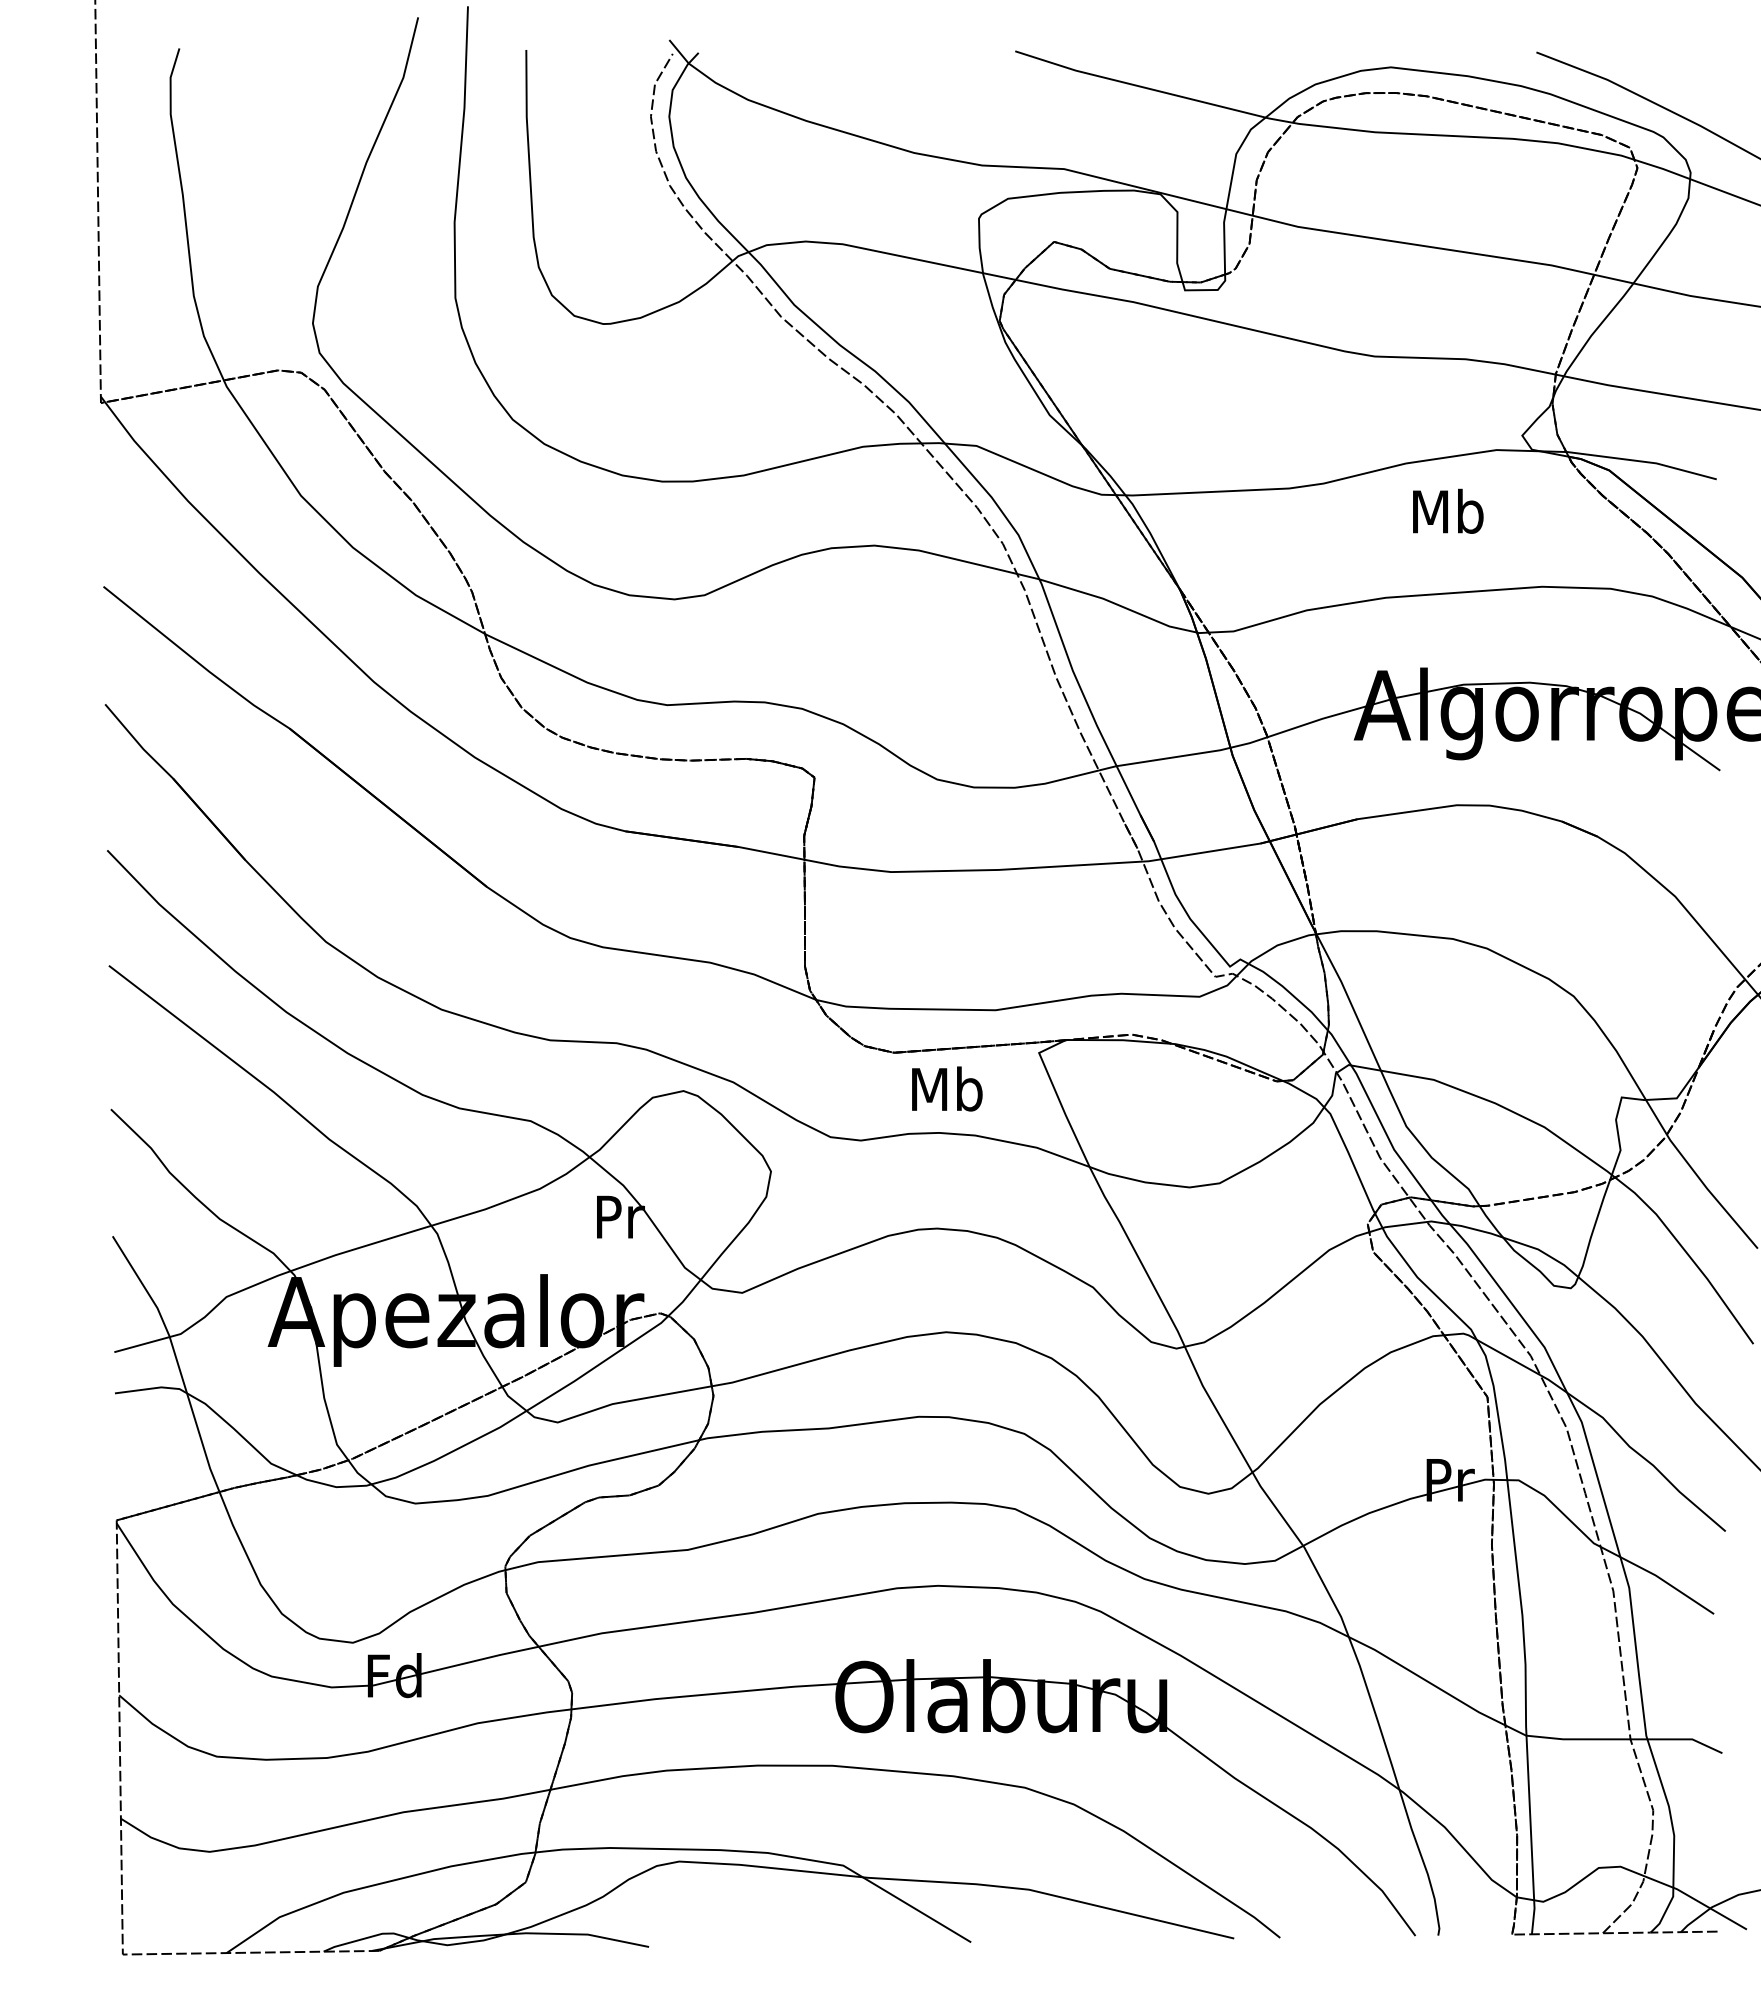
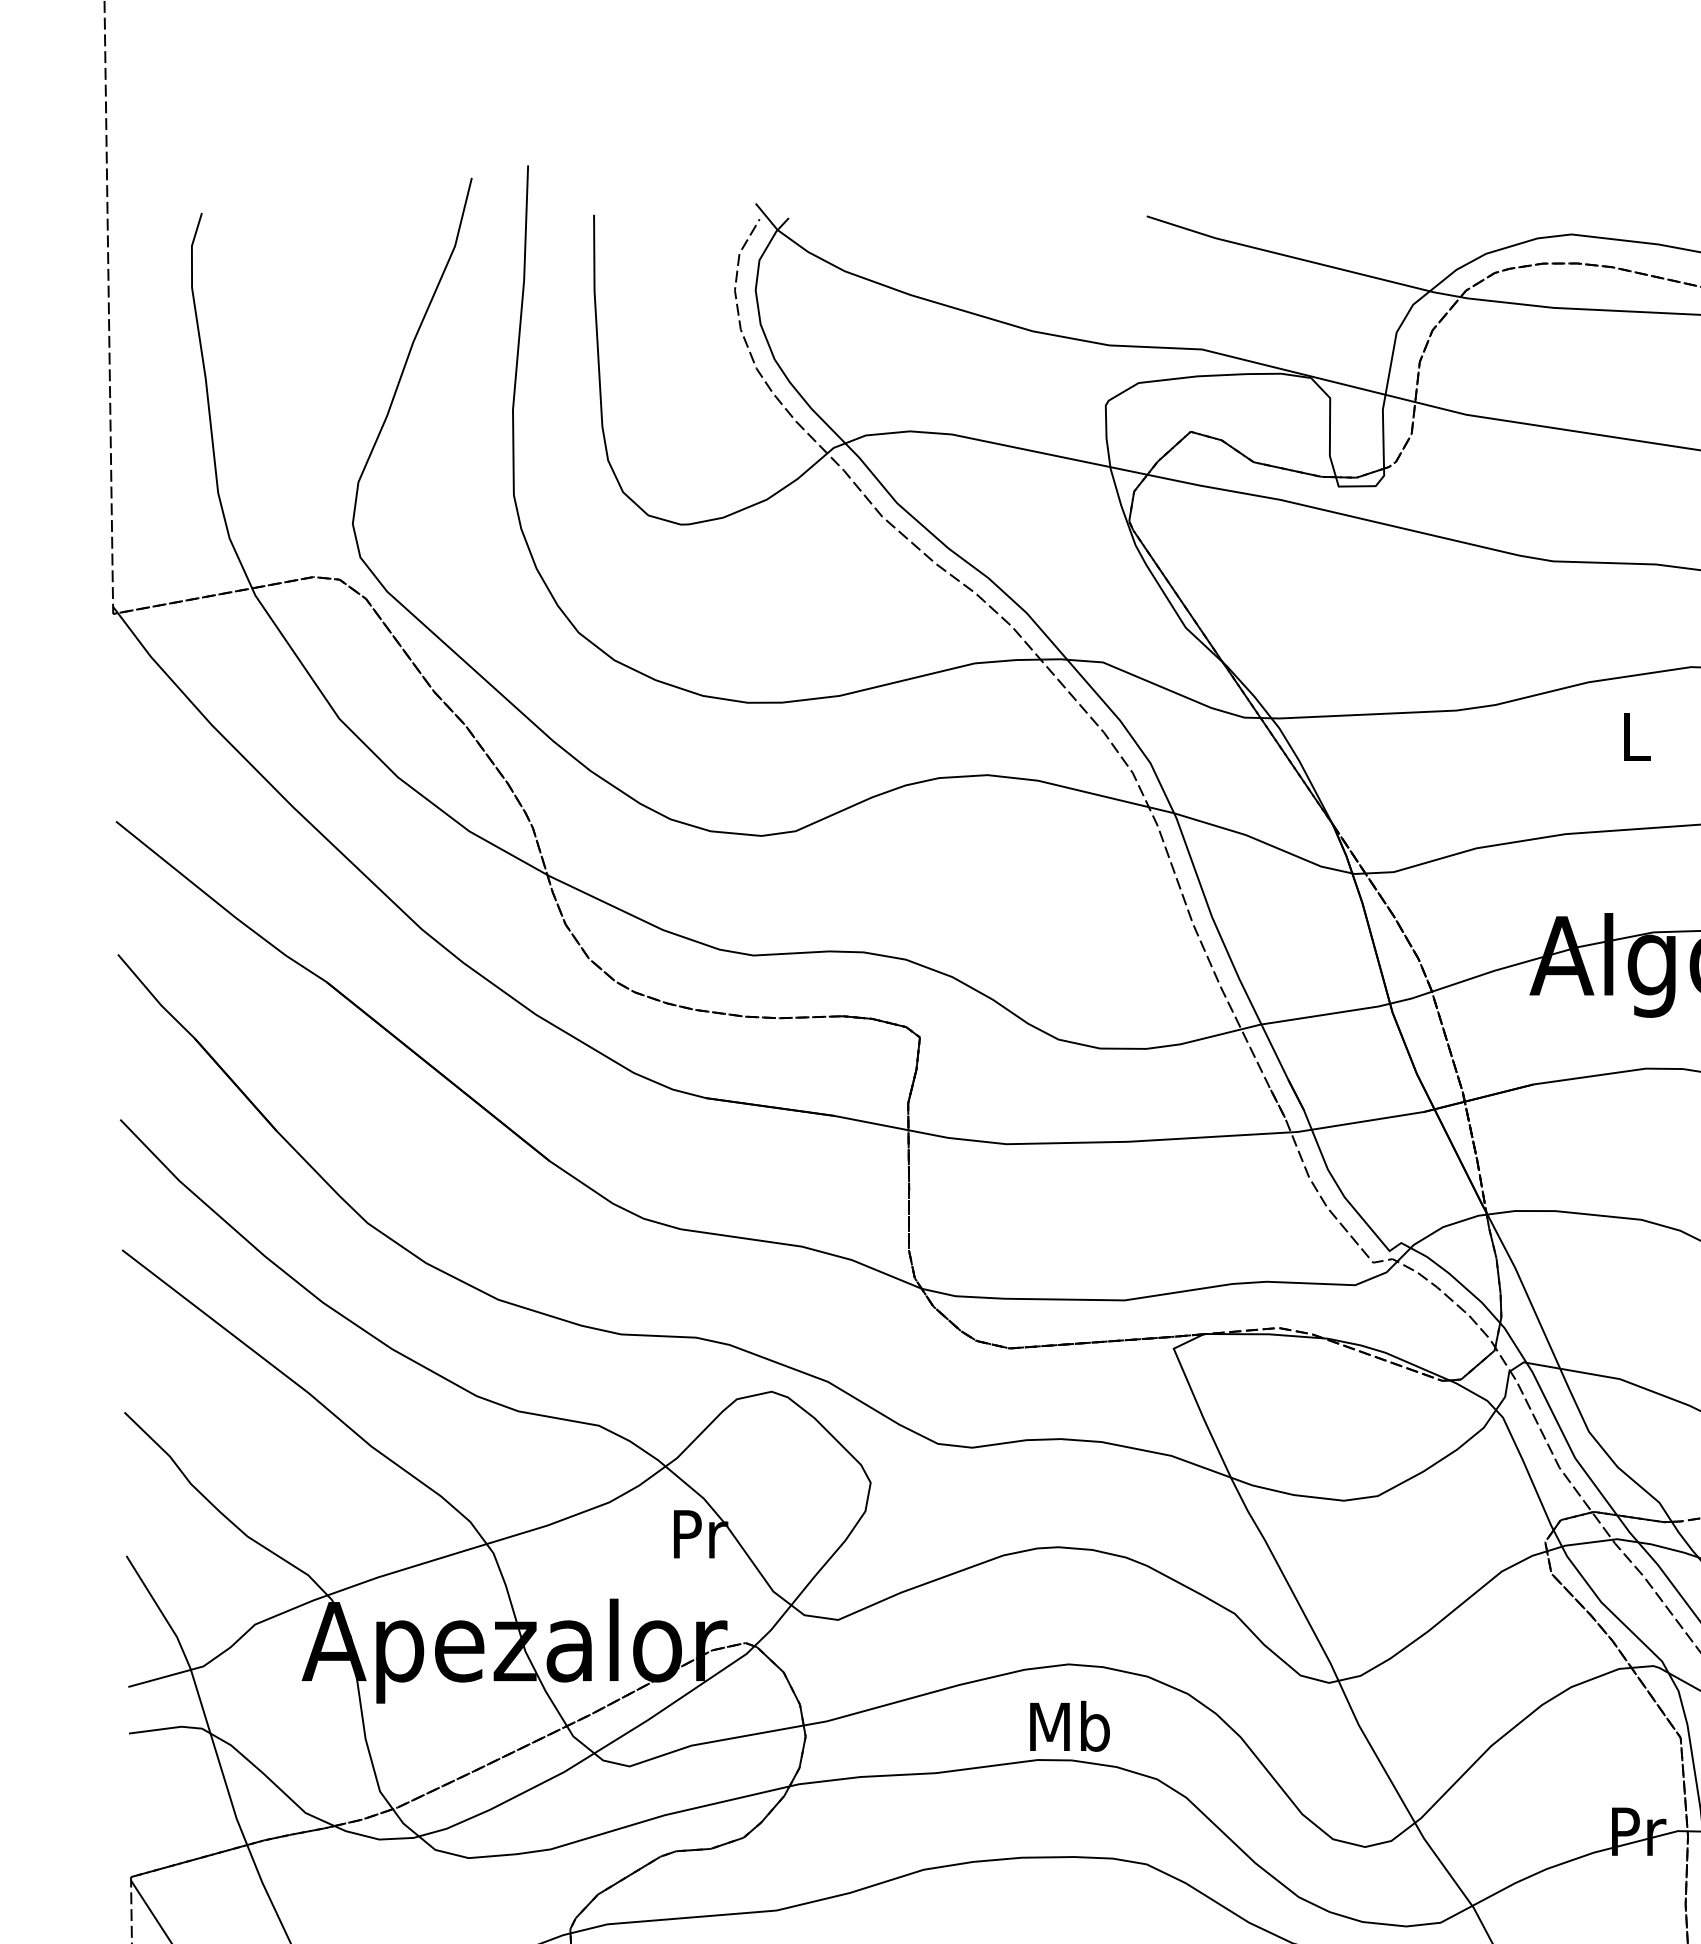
text: (1448, 510) -> (1636, 735), Mb -> L
text: (947, 1088) -> (1070, 1725), moved

